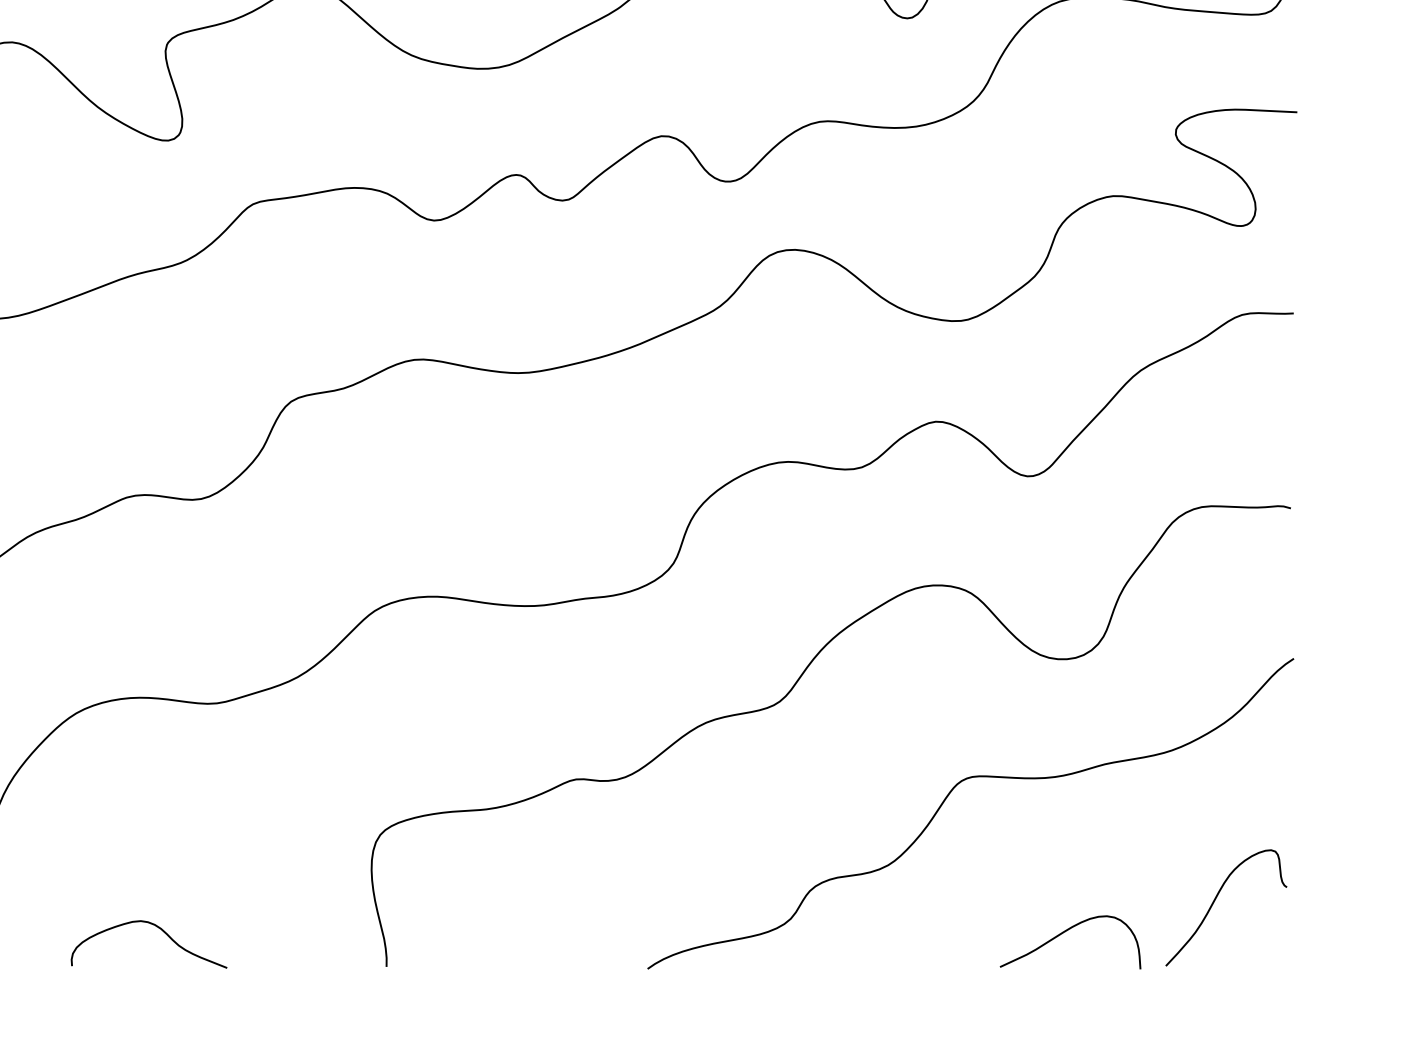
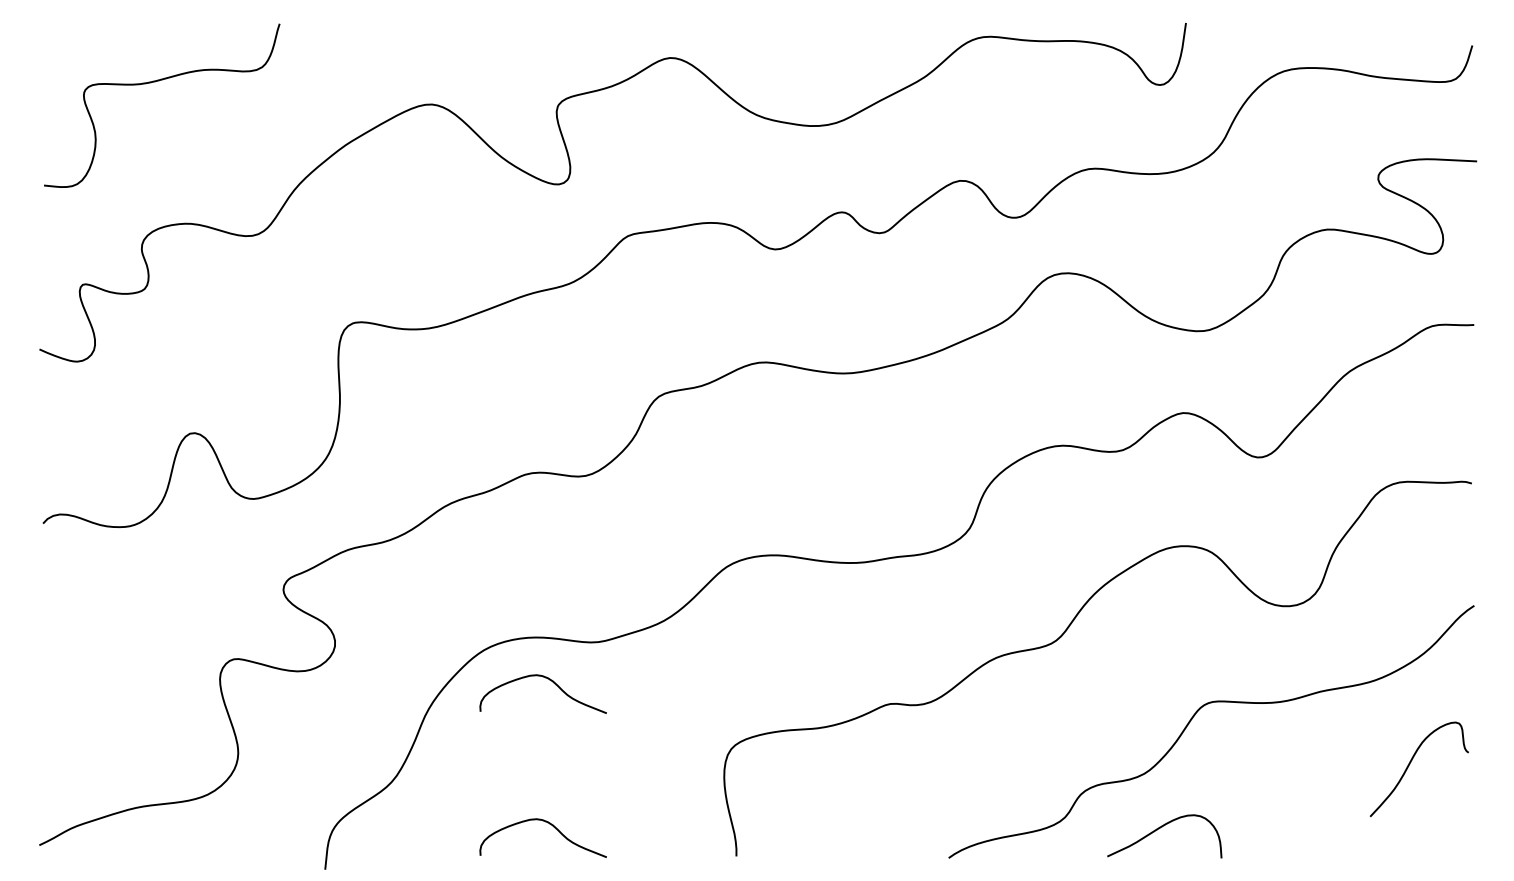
curve: (156, 750) -> (549, 680), added
curve: (1215, 901) -> (1410, 764), moved
curve: (1065, 932) -> (1160, 828), moved

